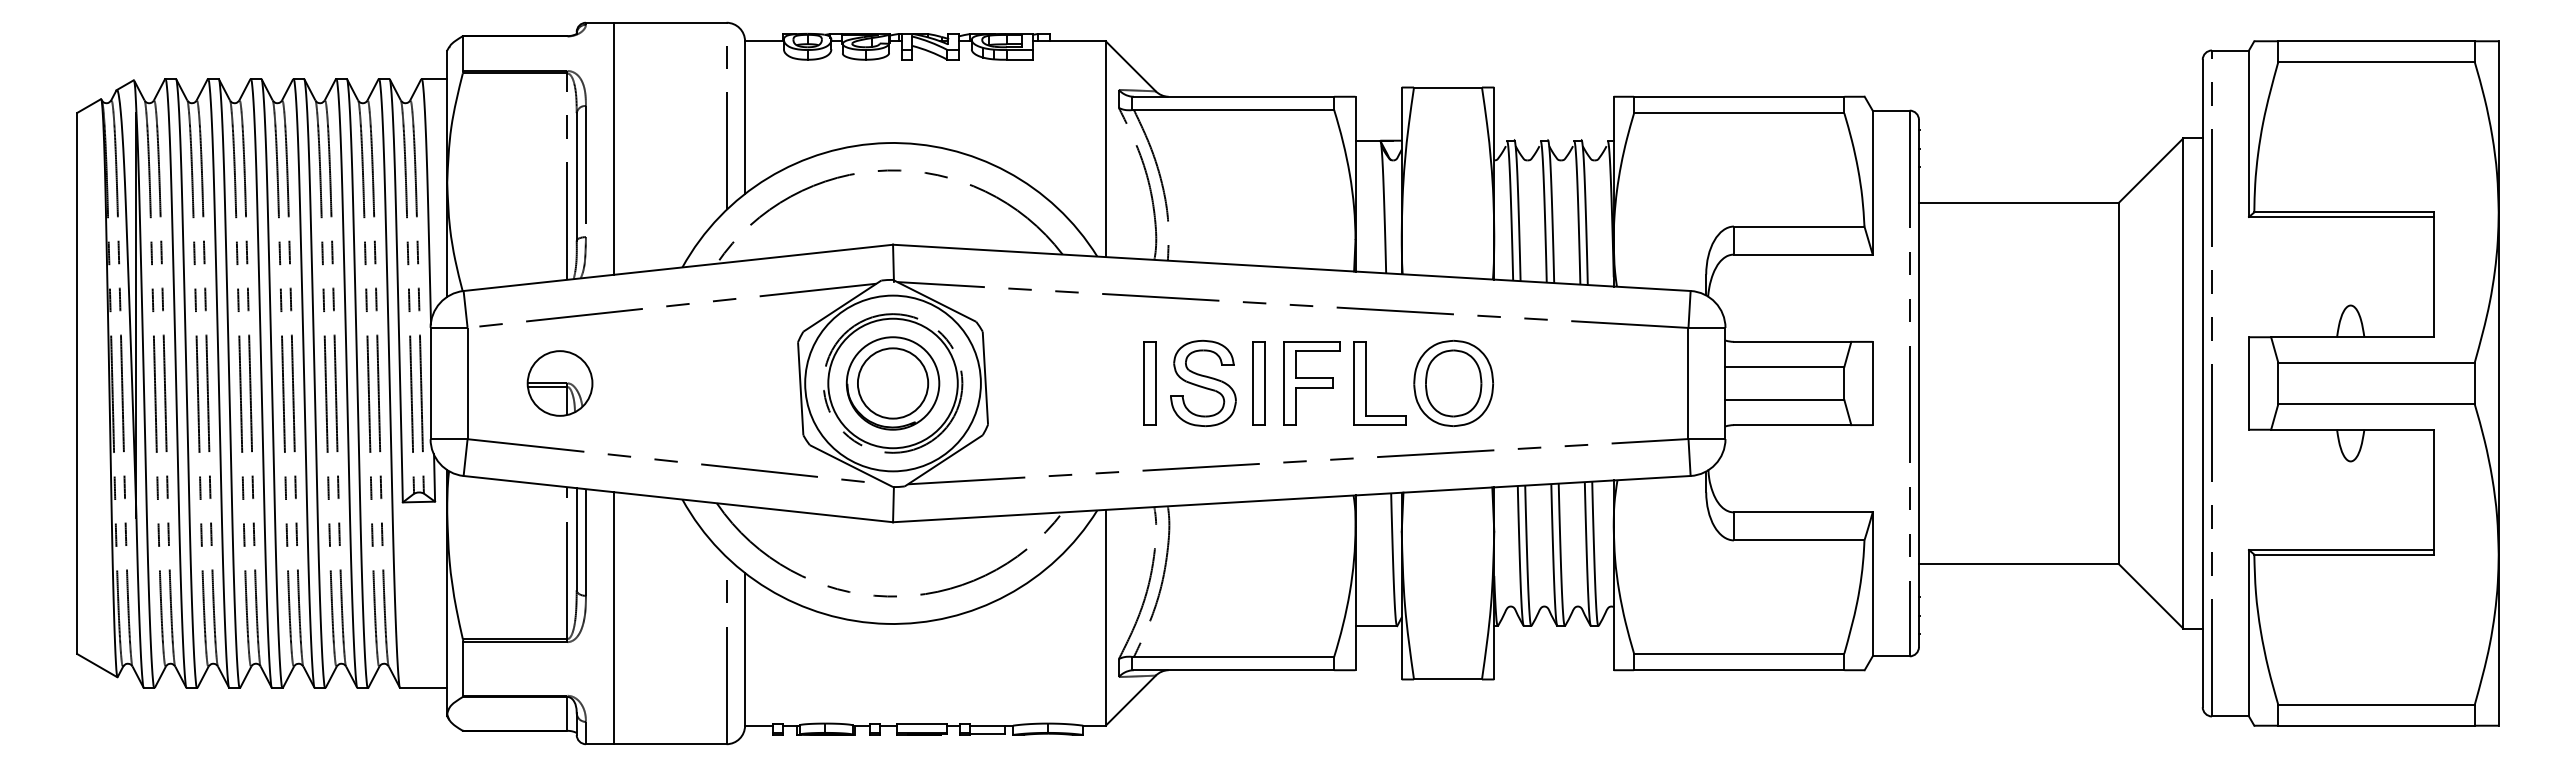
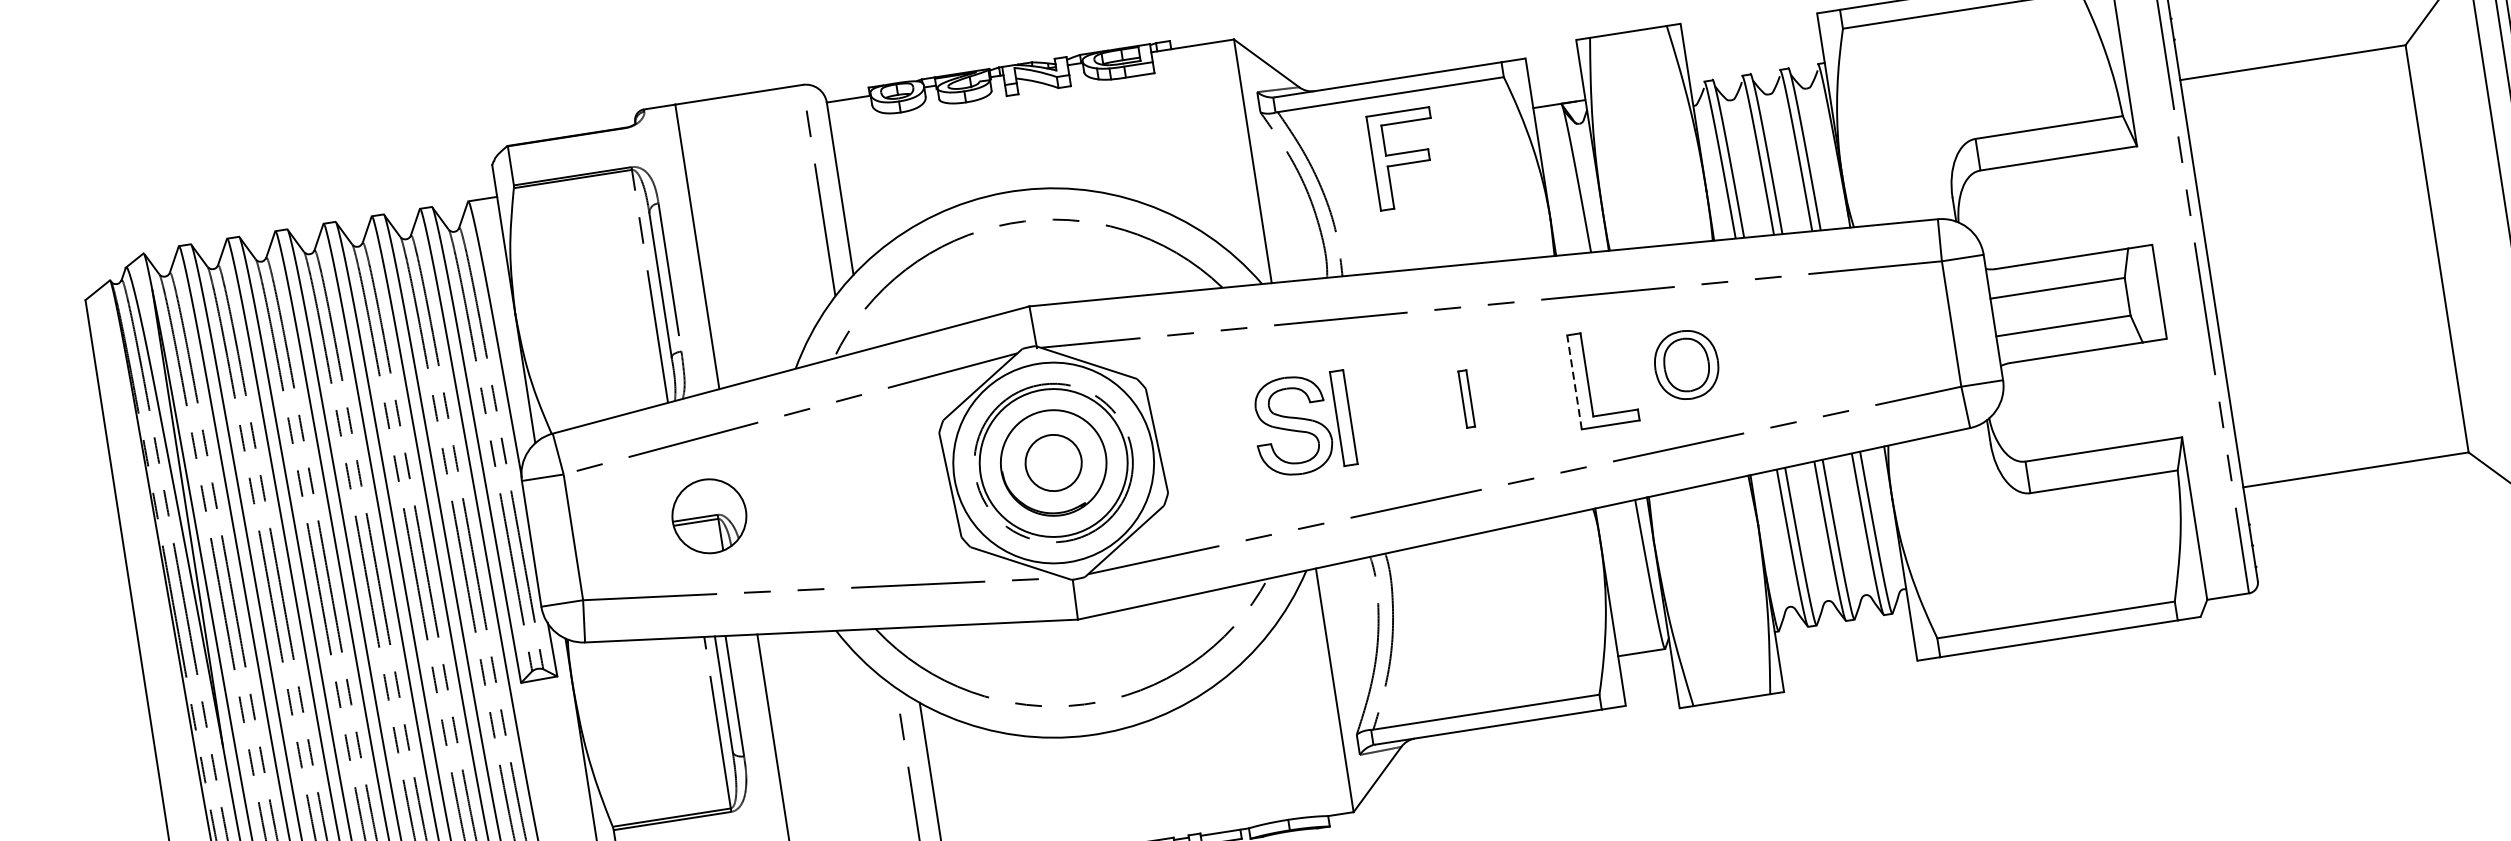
part: (559, 383) -> (708, 516), moved
circle: (892, 383) -> (1053, 463), size x0.7
part: (1203, 383) -> (1292, 426), moved
part: (1258, 383) -> (1466, 399), size x0.6
part: (1311, 383) -> (1404, 158), moved
line: (1354, 383) -> (1574, 382), solid -> dashed
part: (1453, 383) -> (1686, 365), size x0.7

